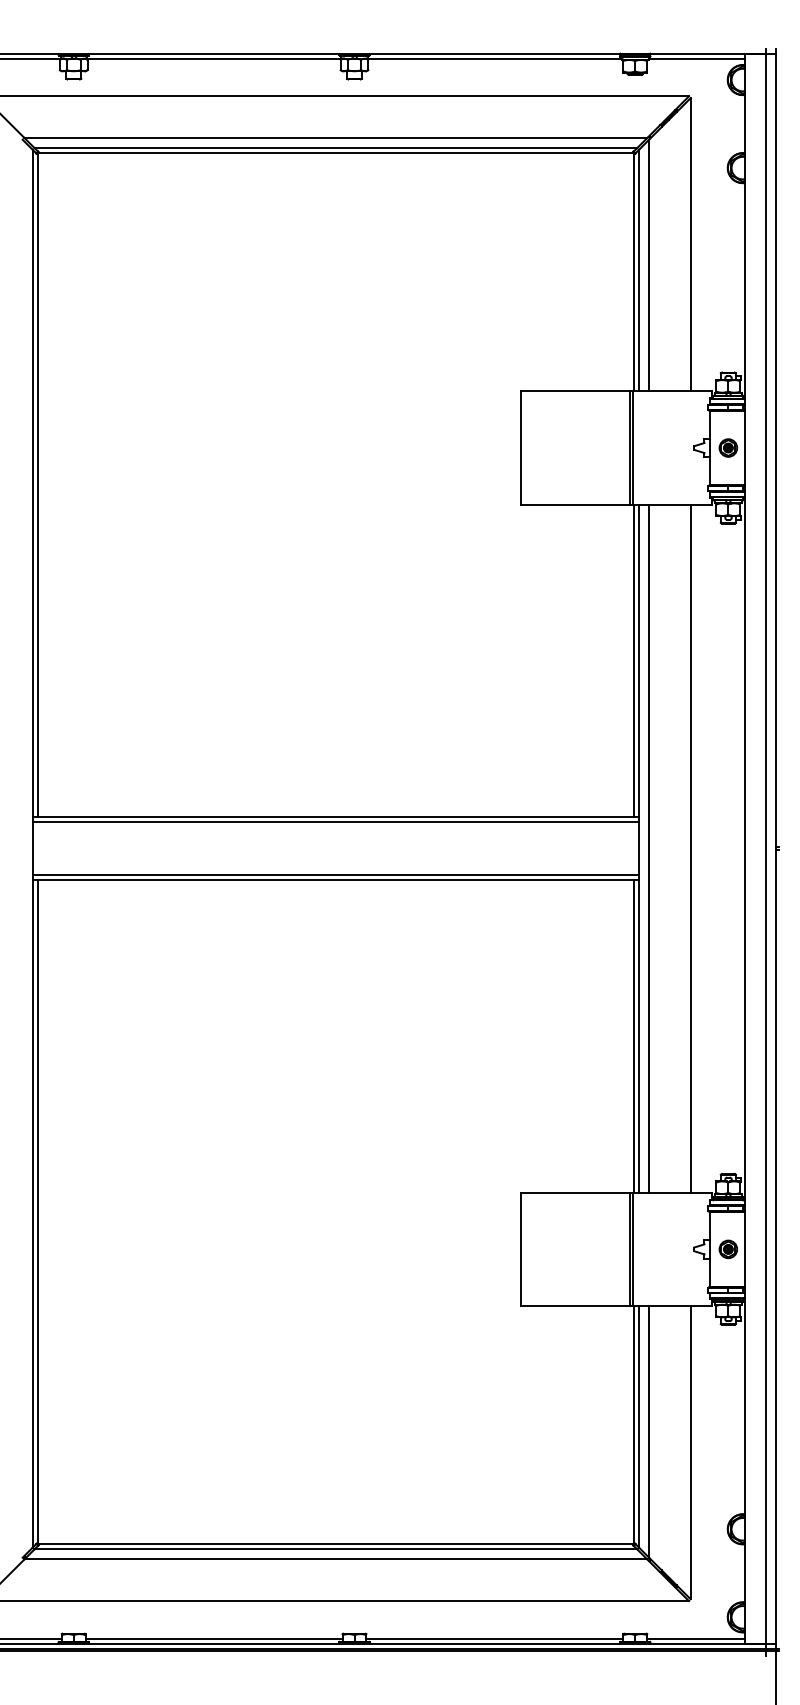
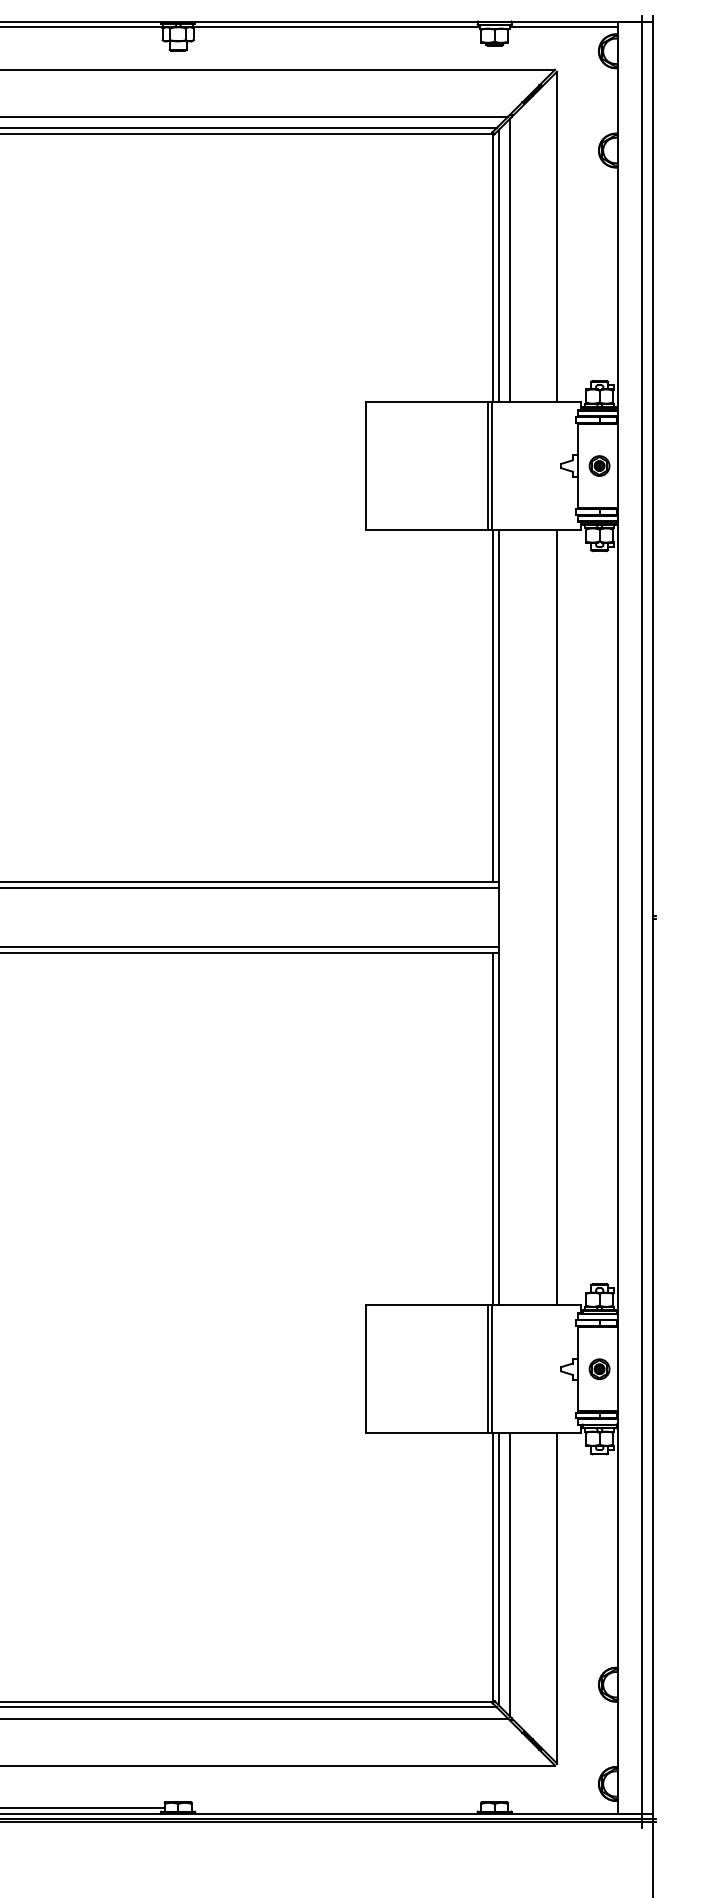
line: (649, 848) -> (510, 917), removed
line: (494, 1638) -> (335, 1807), removed
line: (695, 1638) -> (562, 1807), removed

